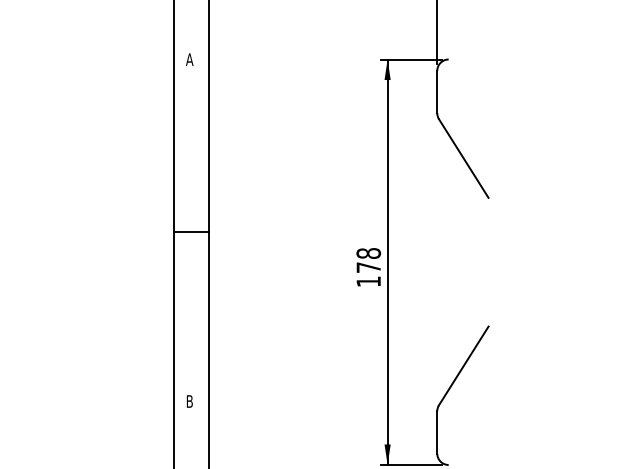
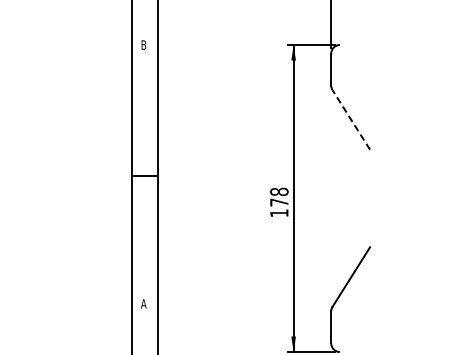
text: (189, 58) -> (143, 44), A -> B
line: (464, 157) -> (351, 119), solid -> dashed
text: (189, 400) -> (143, 303), B -> A

